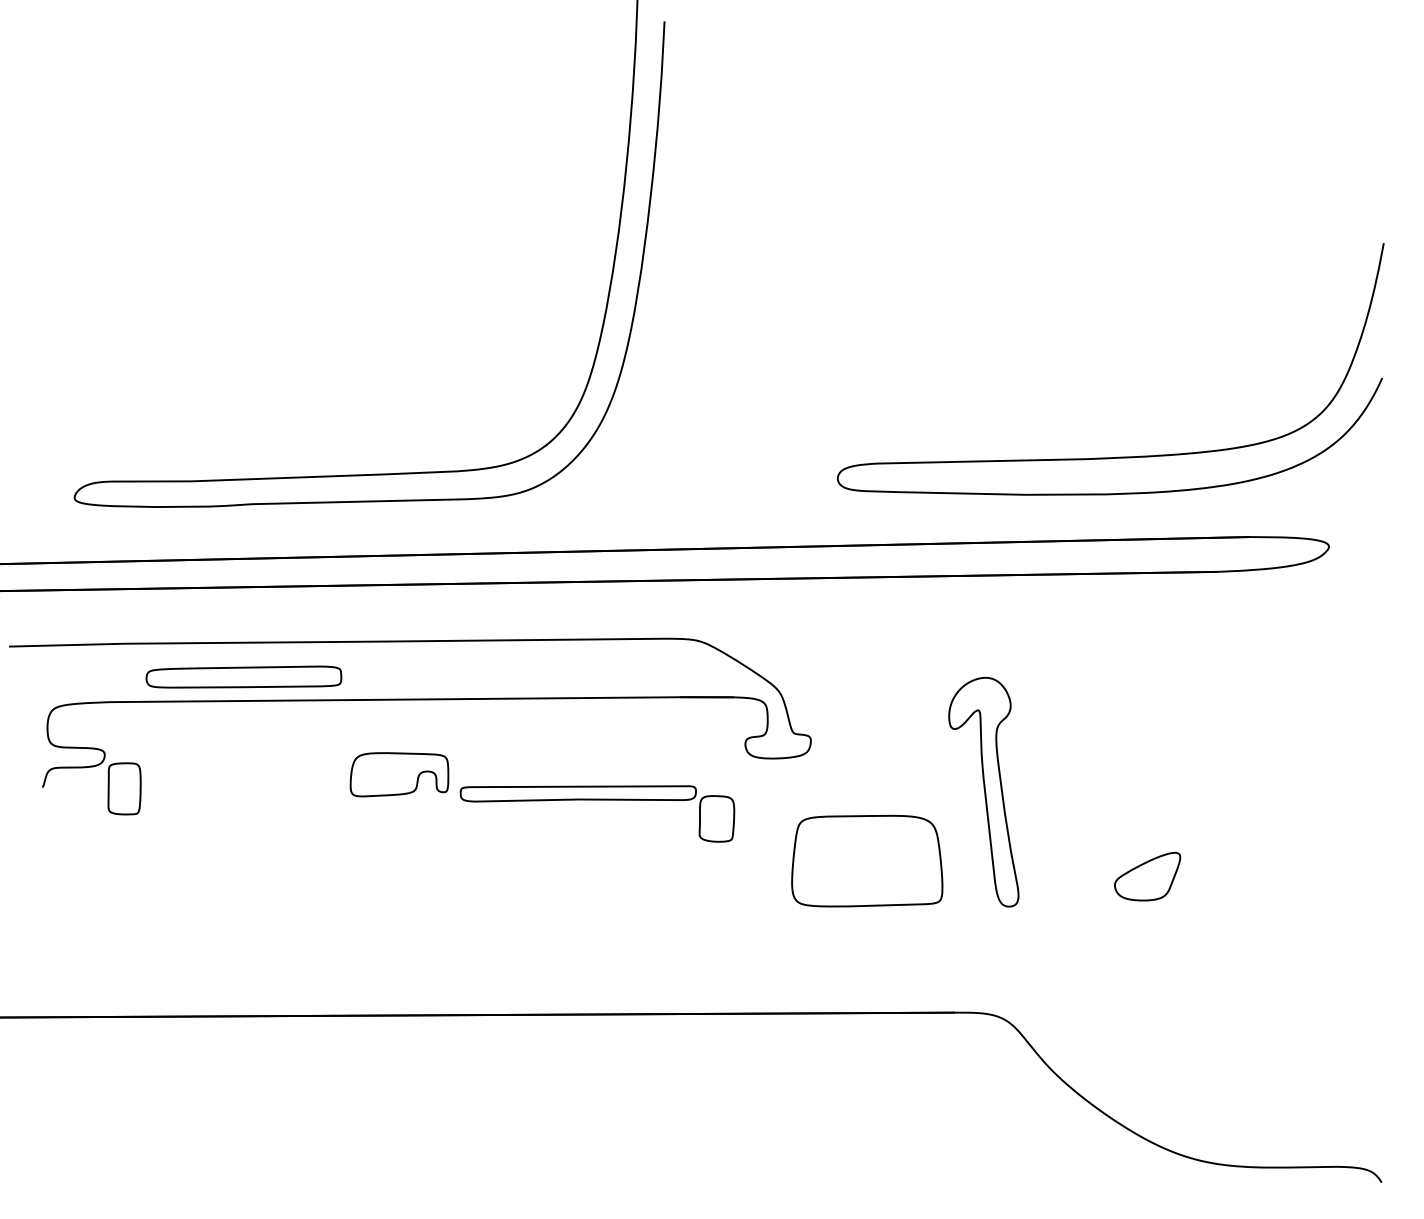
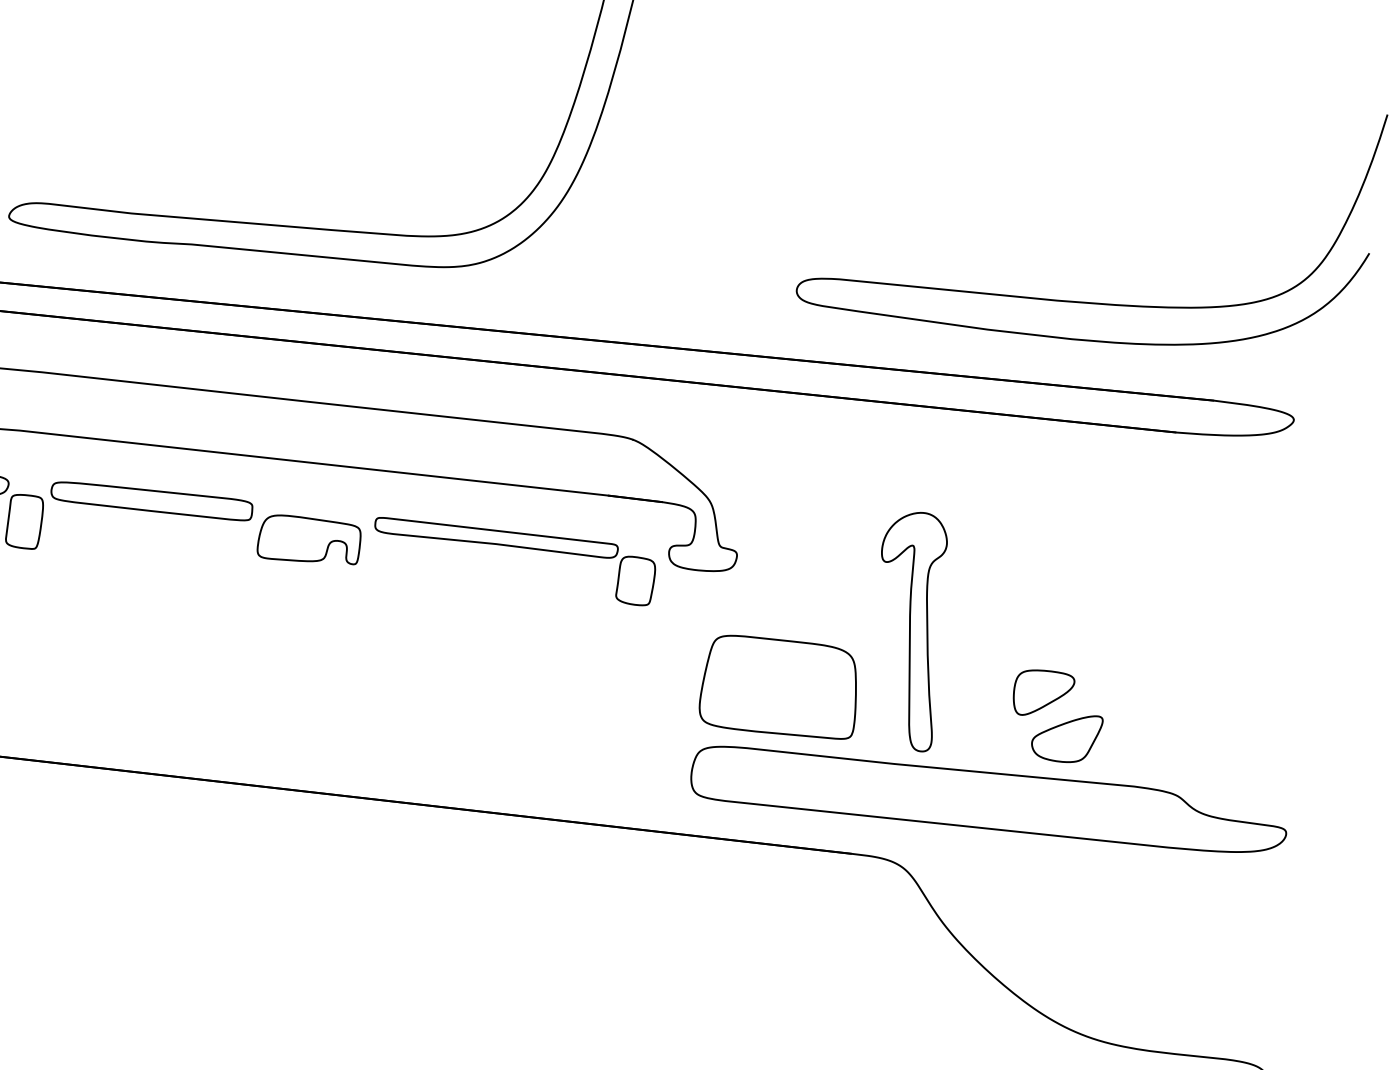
part: (243, 676) -> (151, 499), moved
part: (597, 800) -> (515, 547), moved
part: (1120, 837) -> (1043, 693), added
part: (1080, 946) -> (989, 801), added

